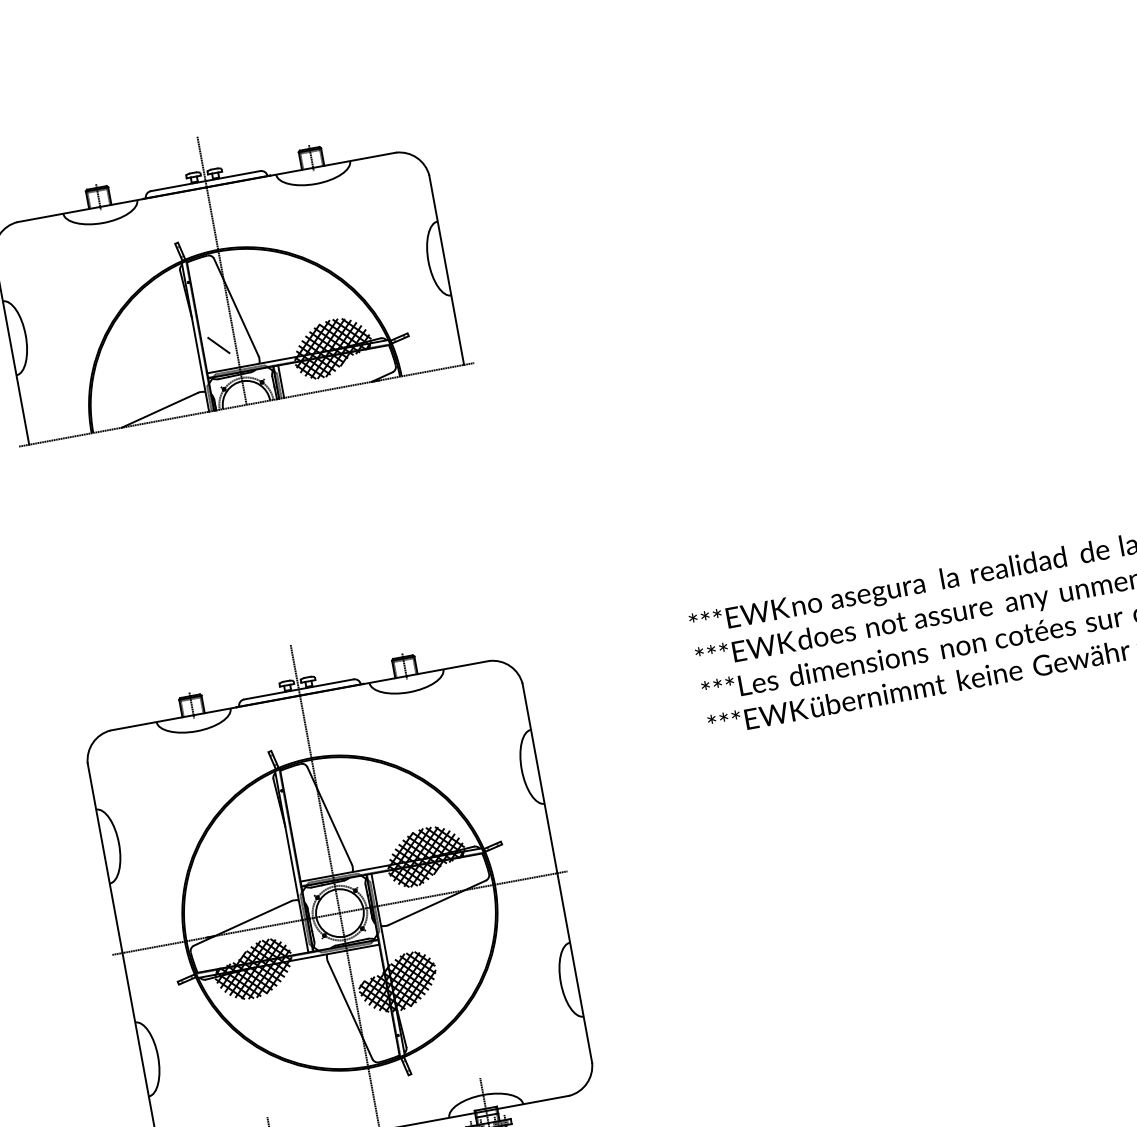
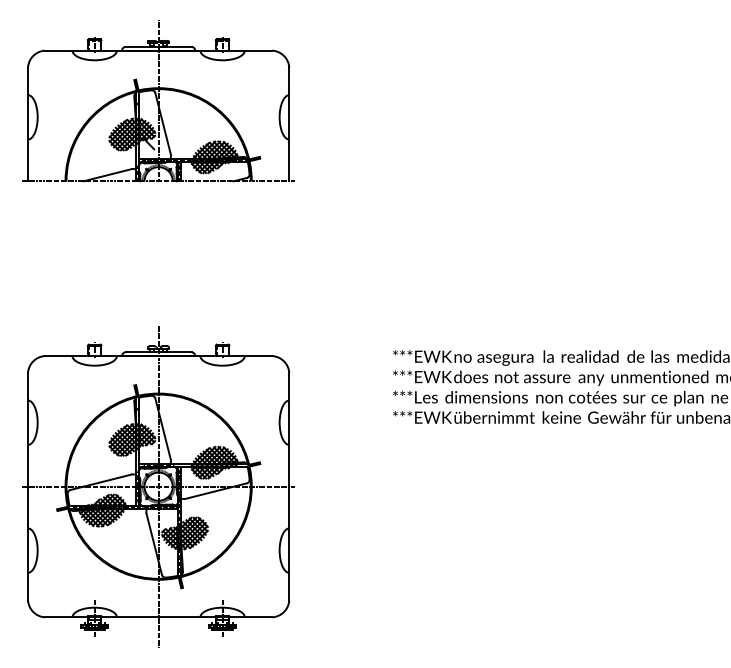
hatch: (187, 335) -> (131, 134), added
hatch: (280, 842) -> (131, 439), added

